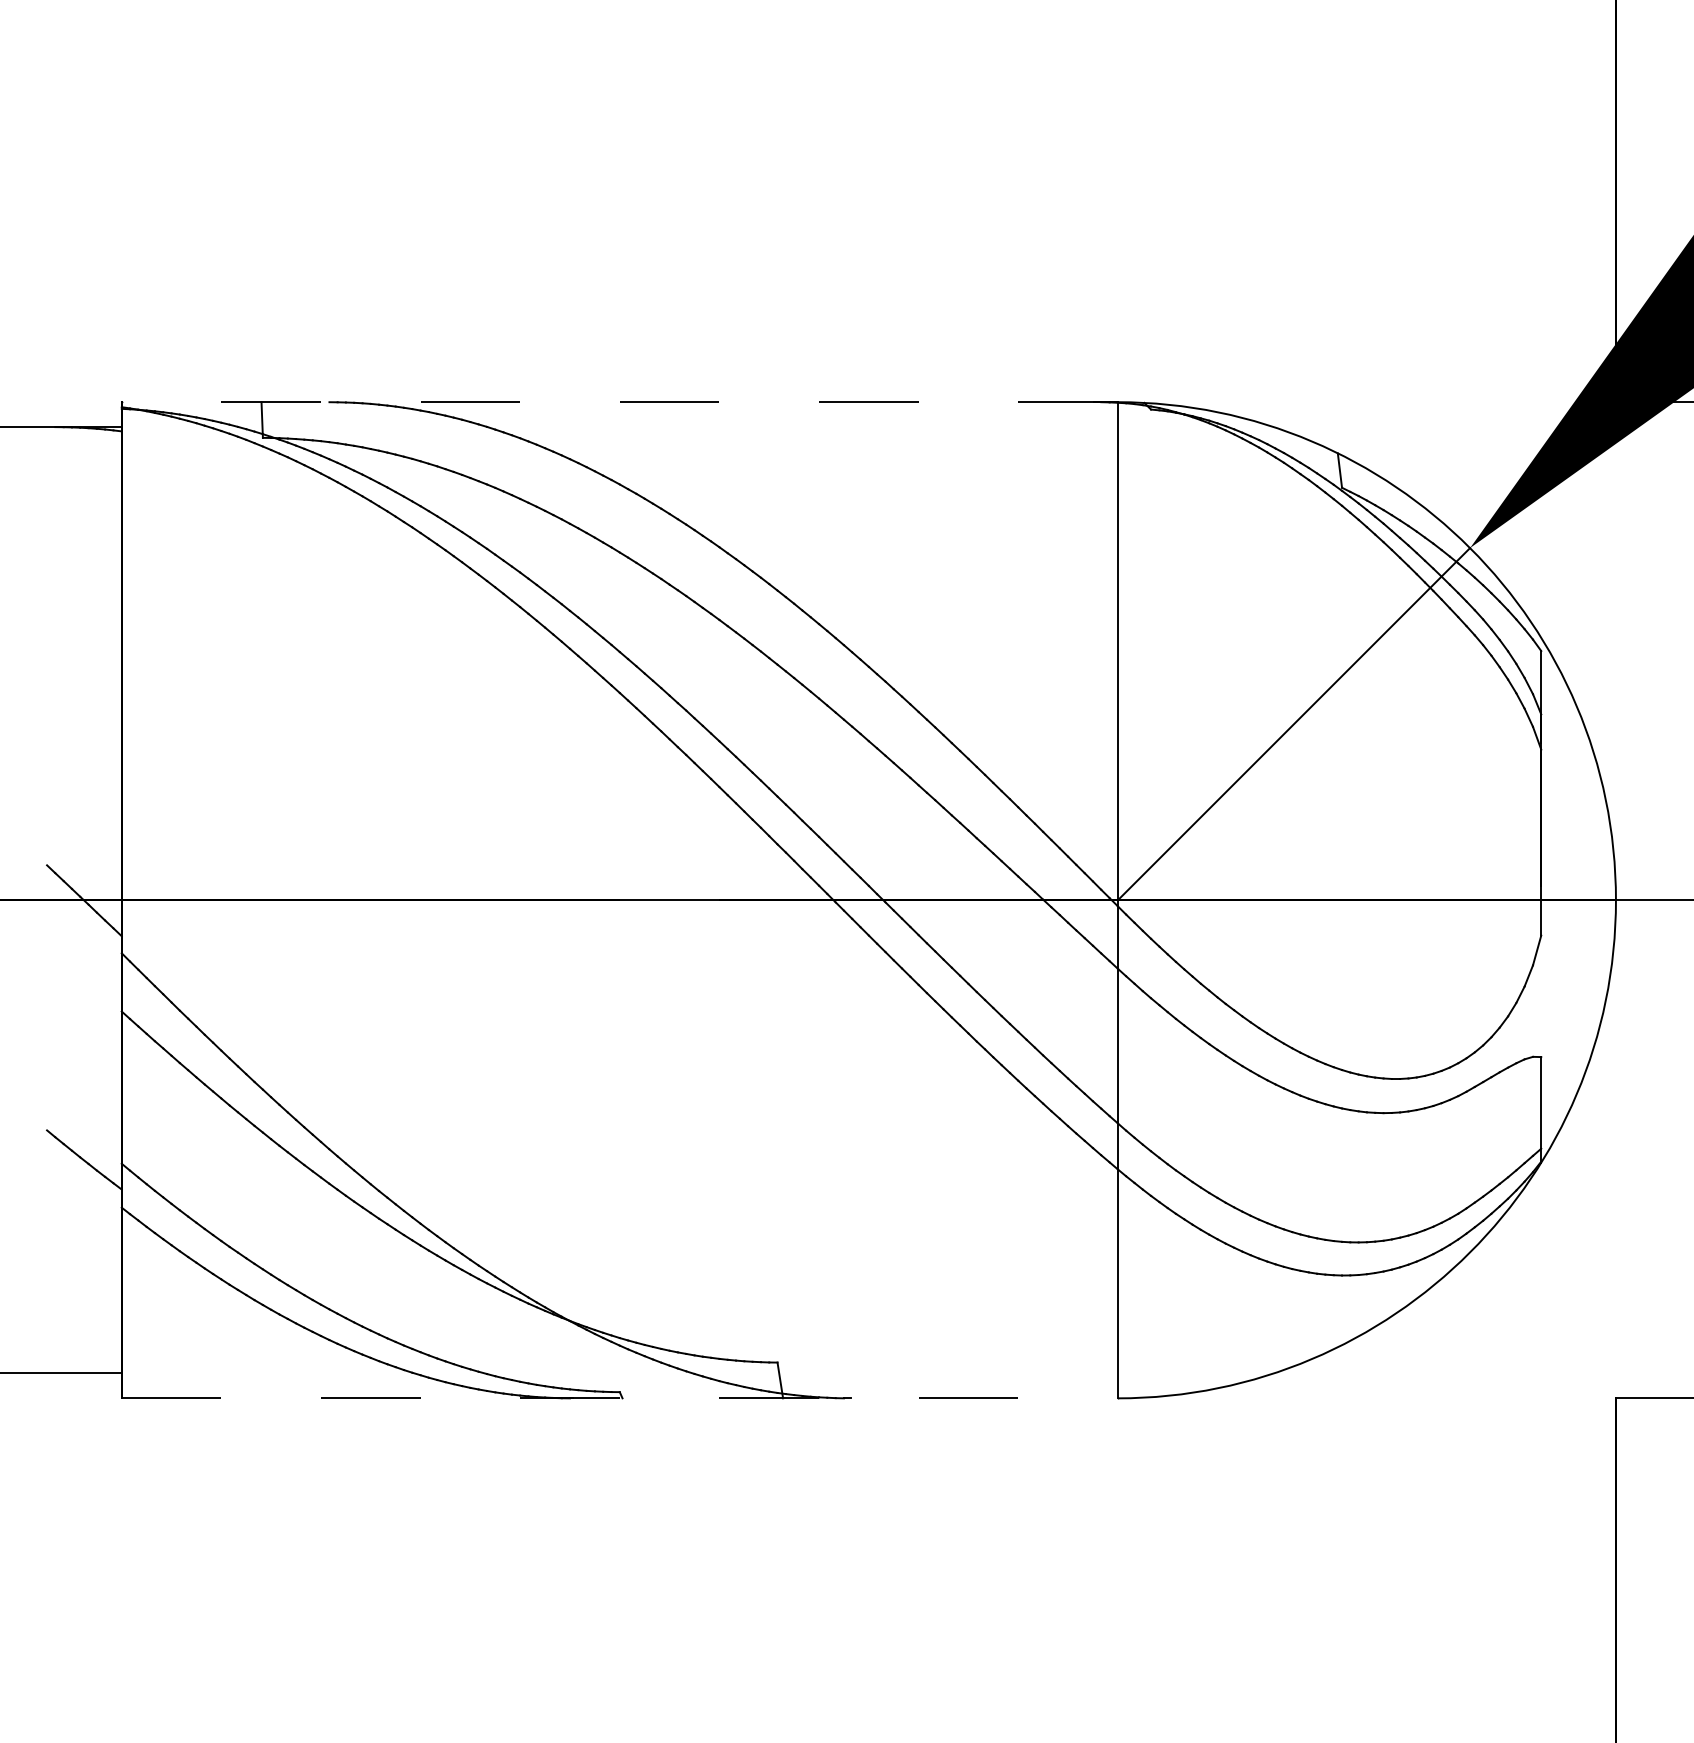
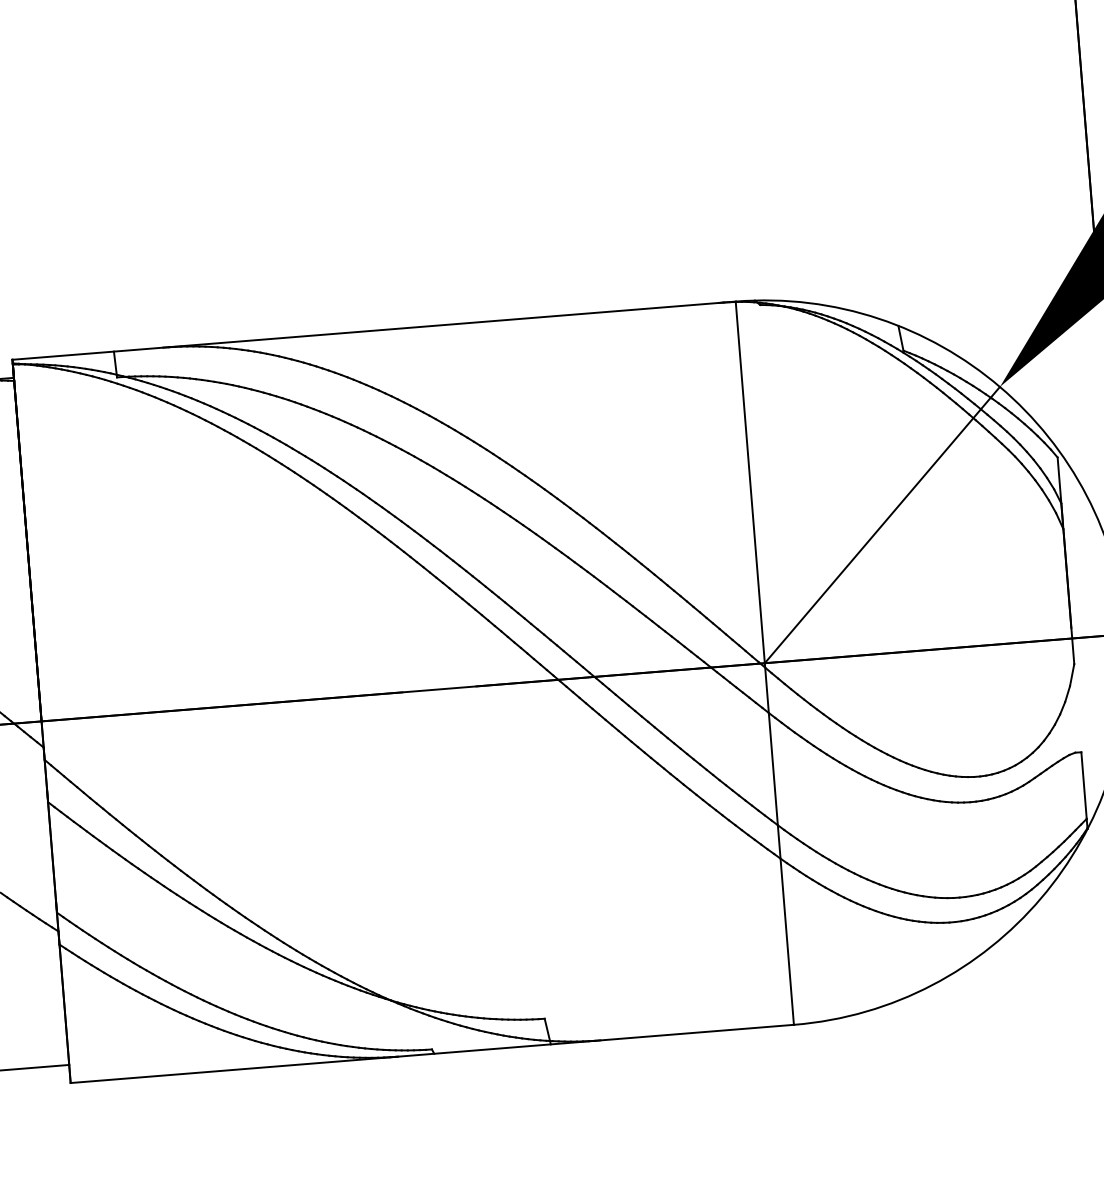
line: (619, 402) -> (373, 330), dashed -> solid
line: (620, 1398) -> (432, 1054), dashed -> solid

